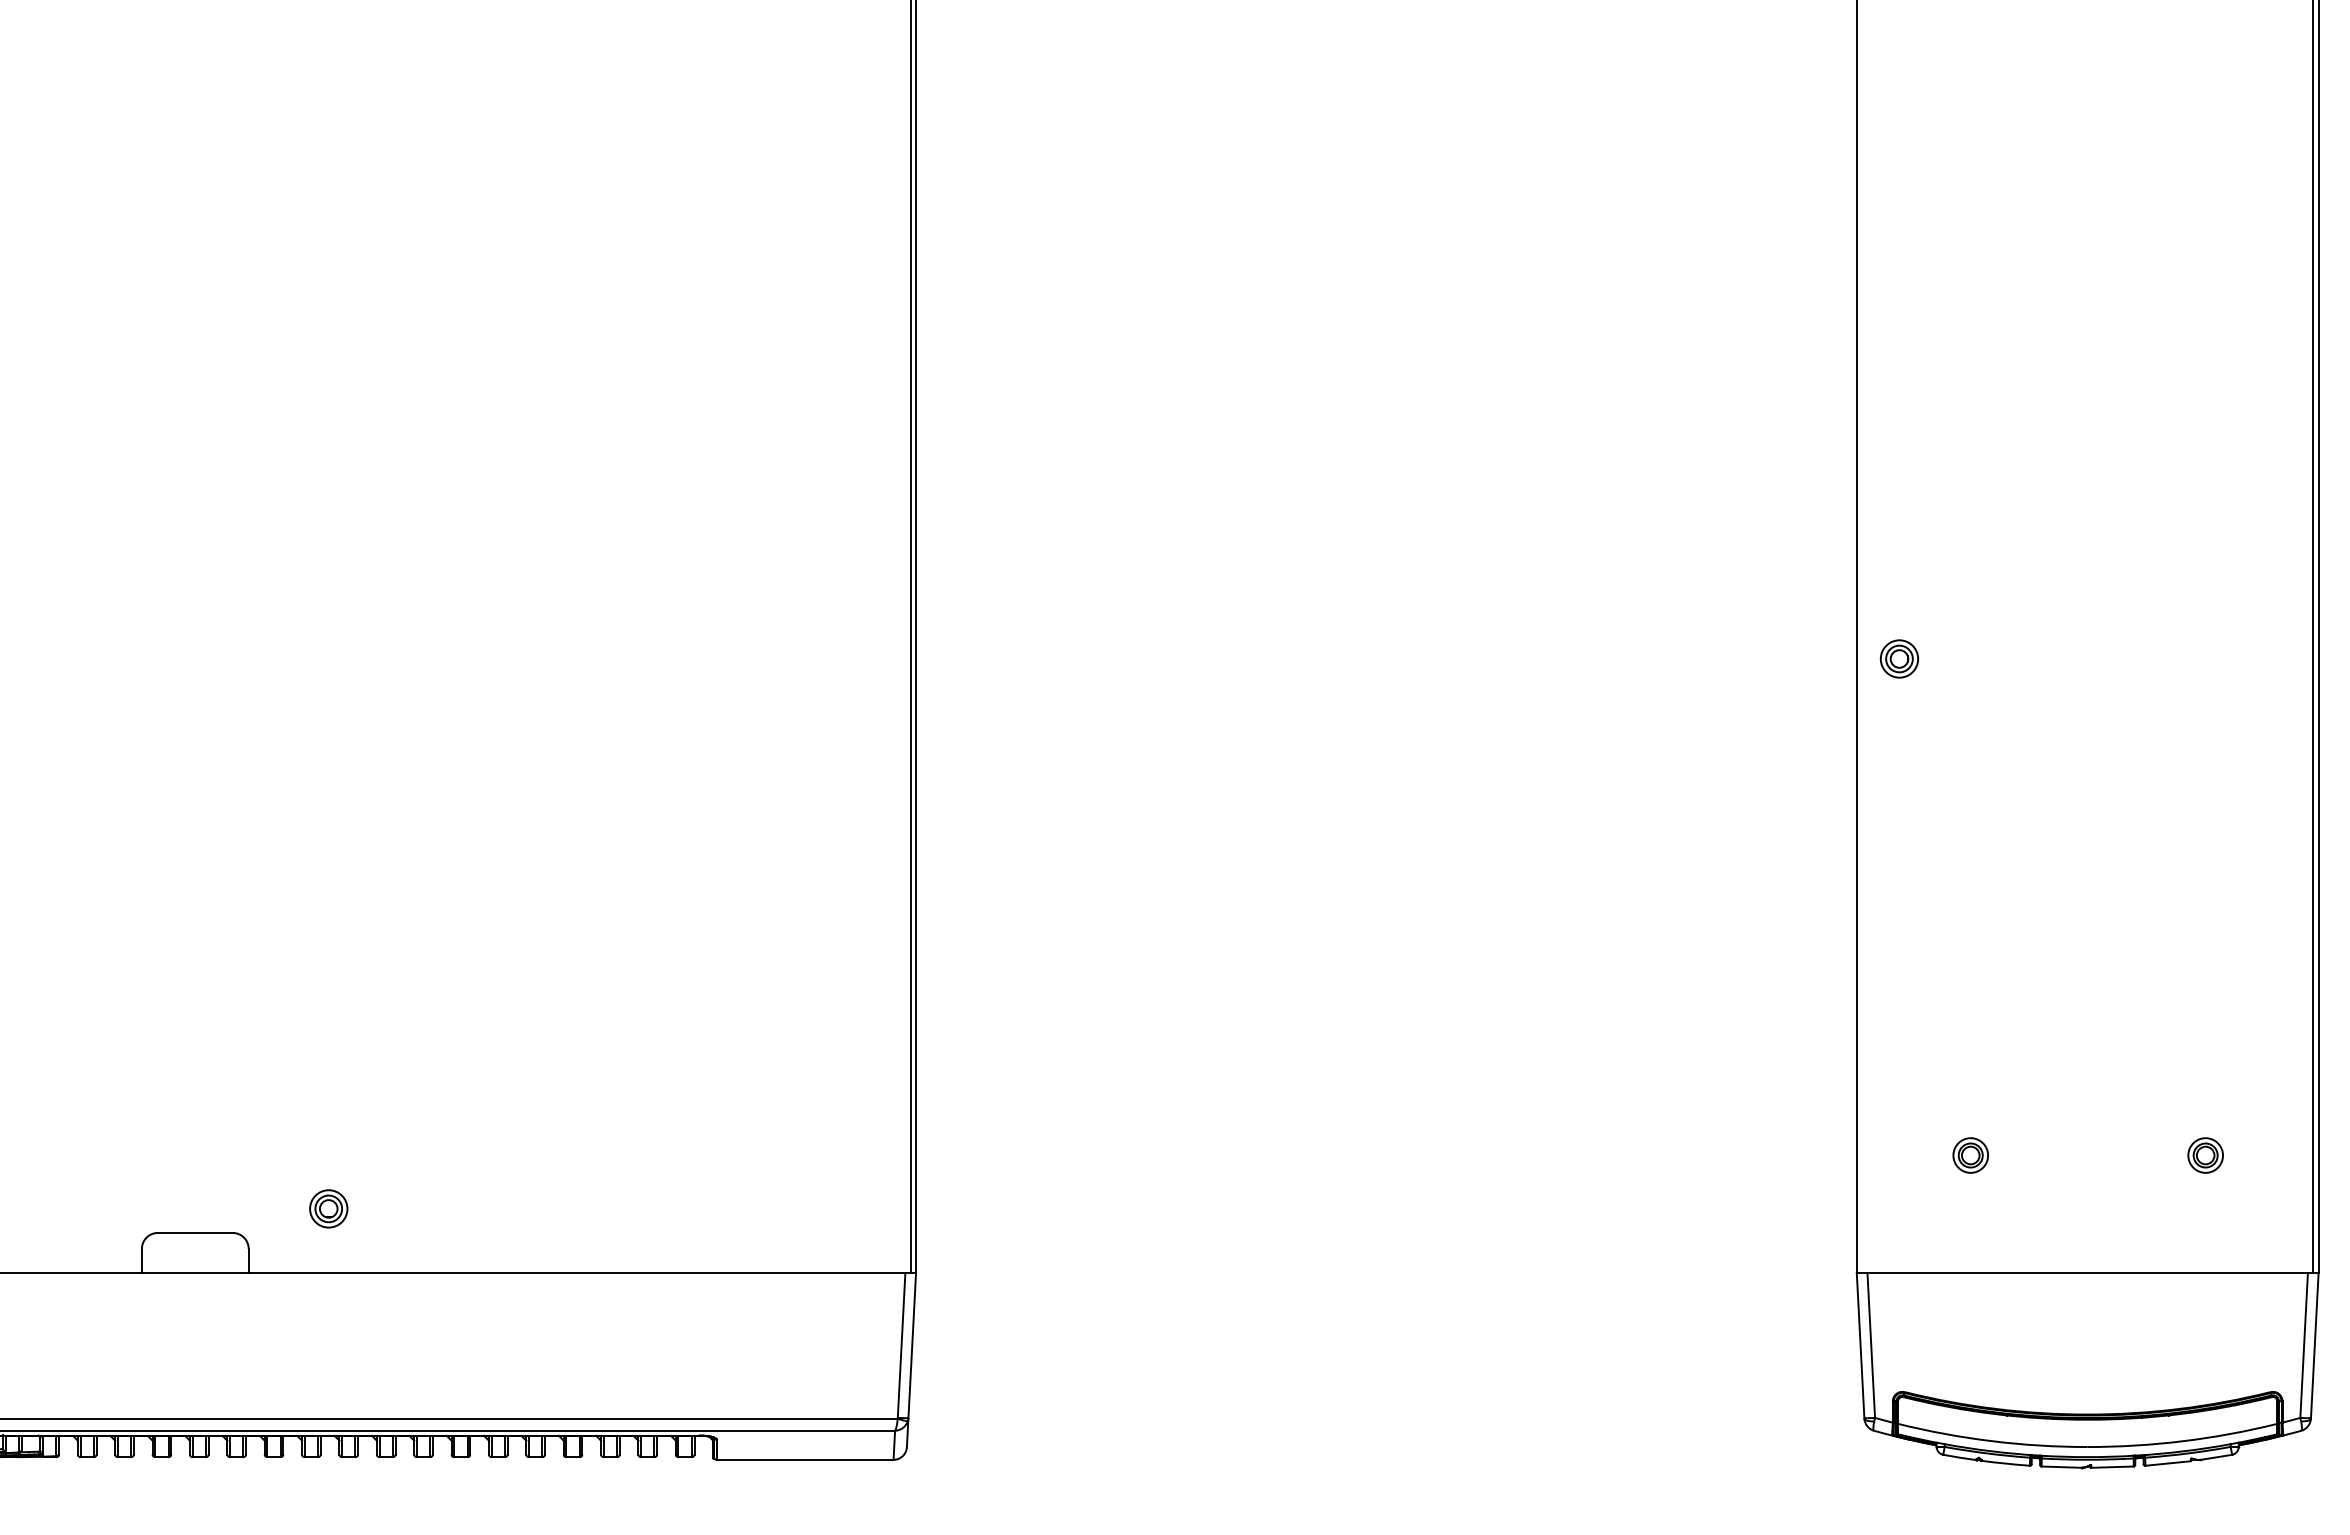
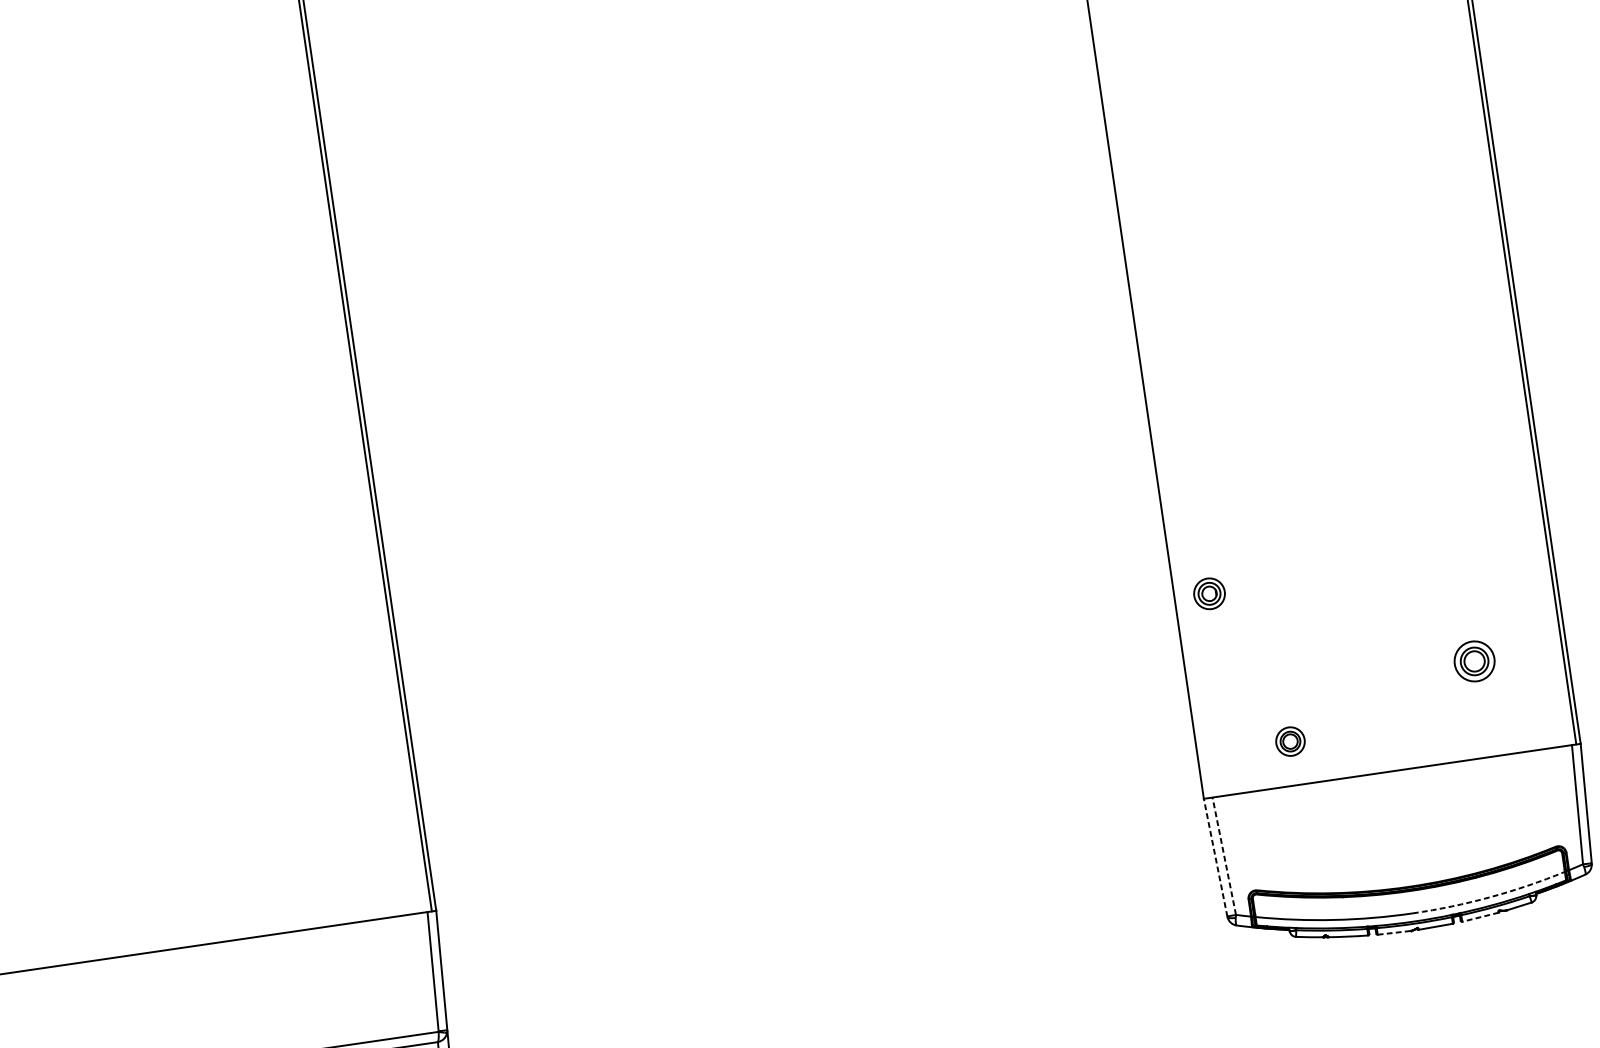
part: (1899, 658) -> (1209, 593), moved
part: (1970, 1155) -> (1290, 741), moved
part: (2205, 1155) -> (1474, 661), size x1.4
line: (1860, 1345) -> (1215, 857), solid -> dashed
line: (1871, 1345) -> (1224, 856), solid -> dashed
arc: (2183, 1441) -> (1490, 897), solid -> dashed
line: (2168, 1463) -> (1480, 917), solid -> dashed
line: (2061, 1467) -> (1394, 933), solid -> dashed

